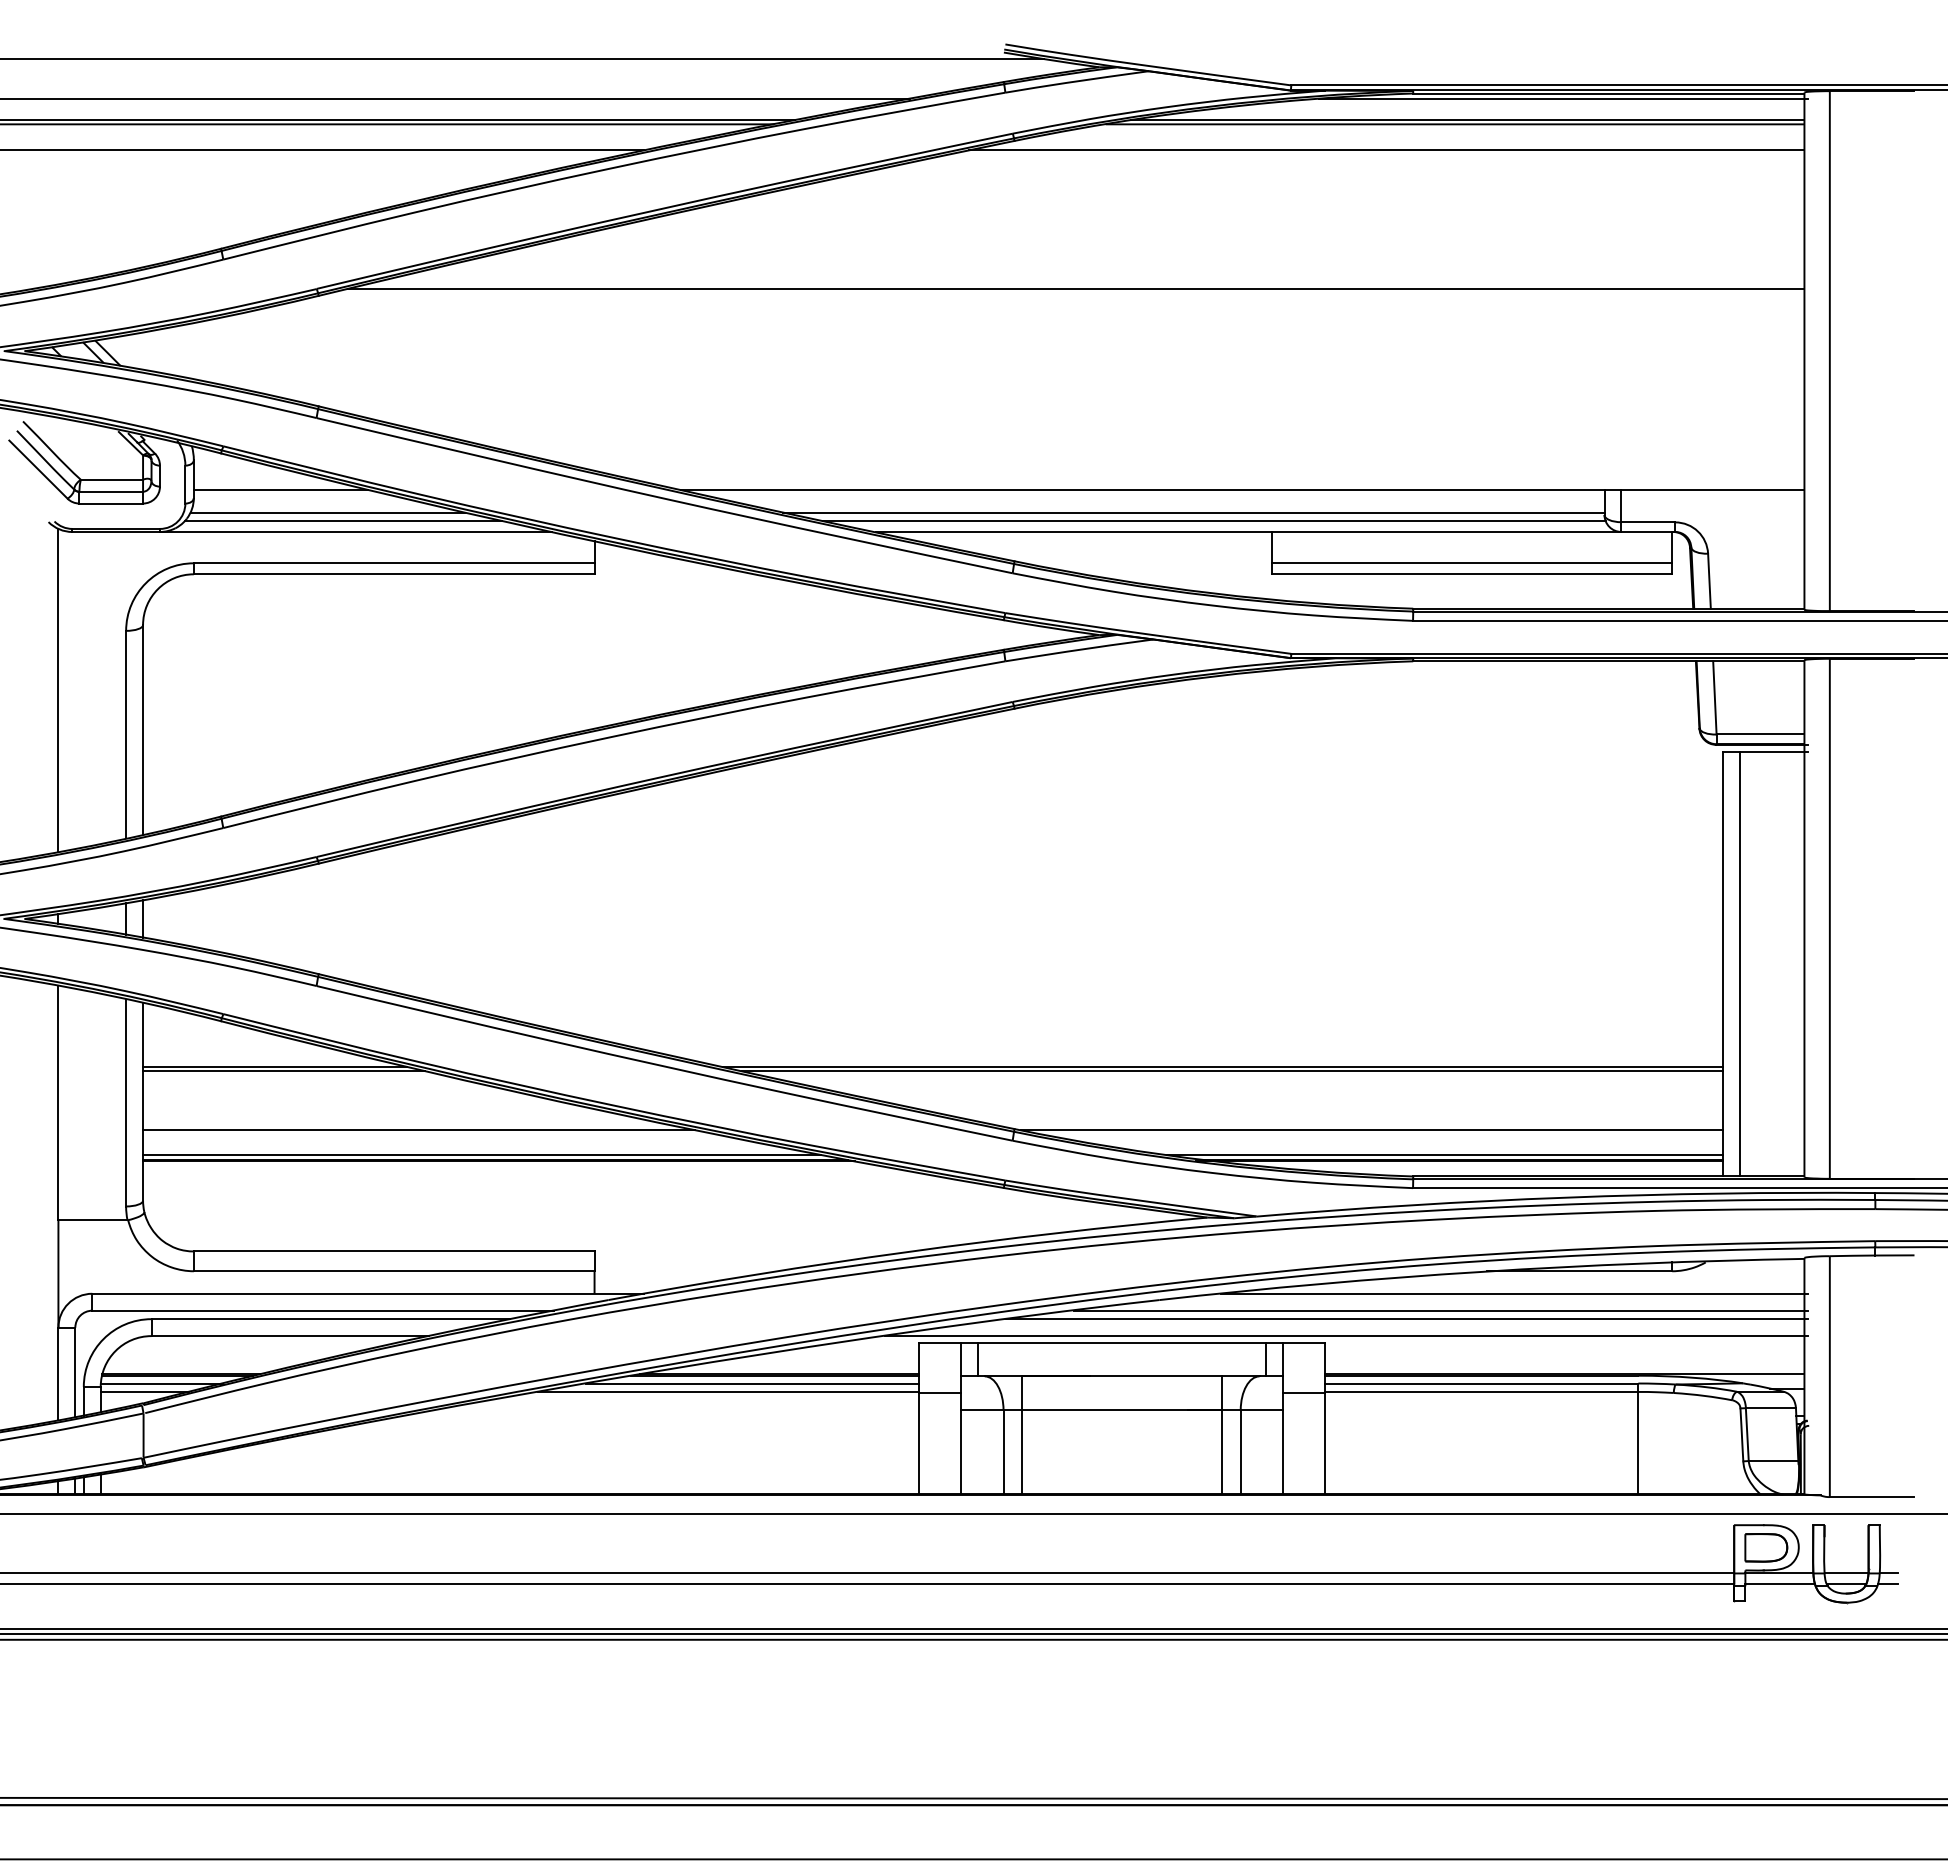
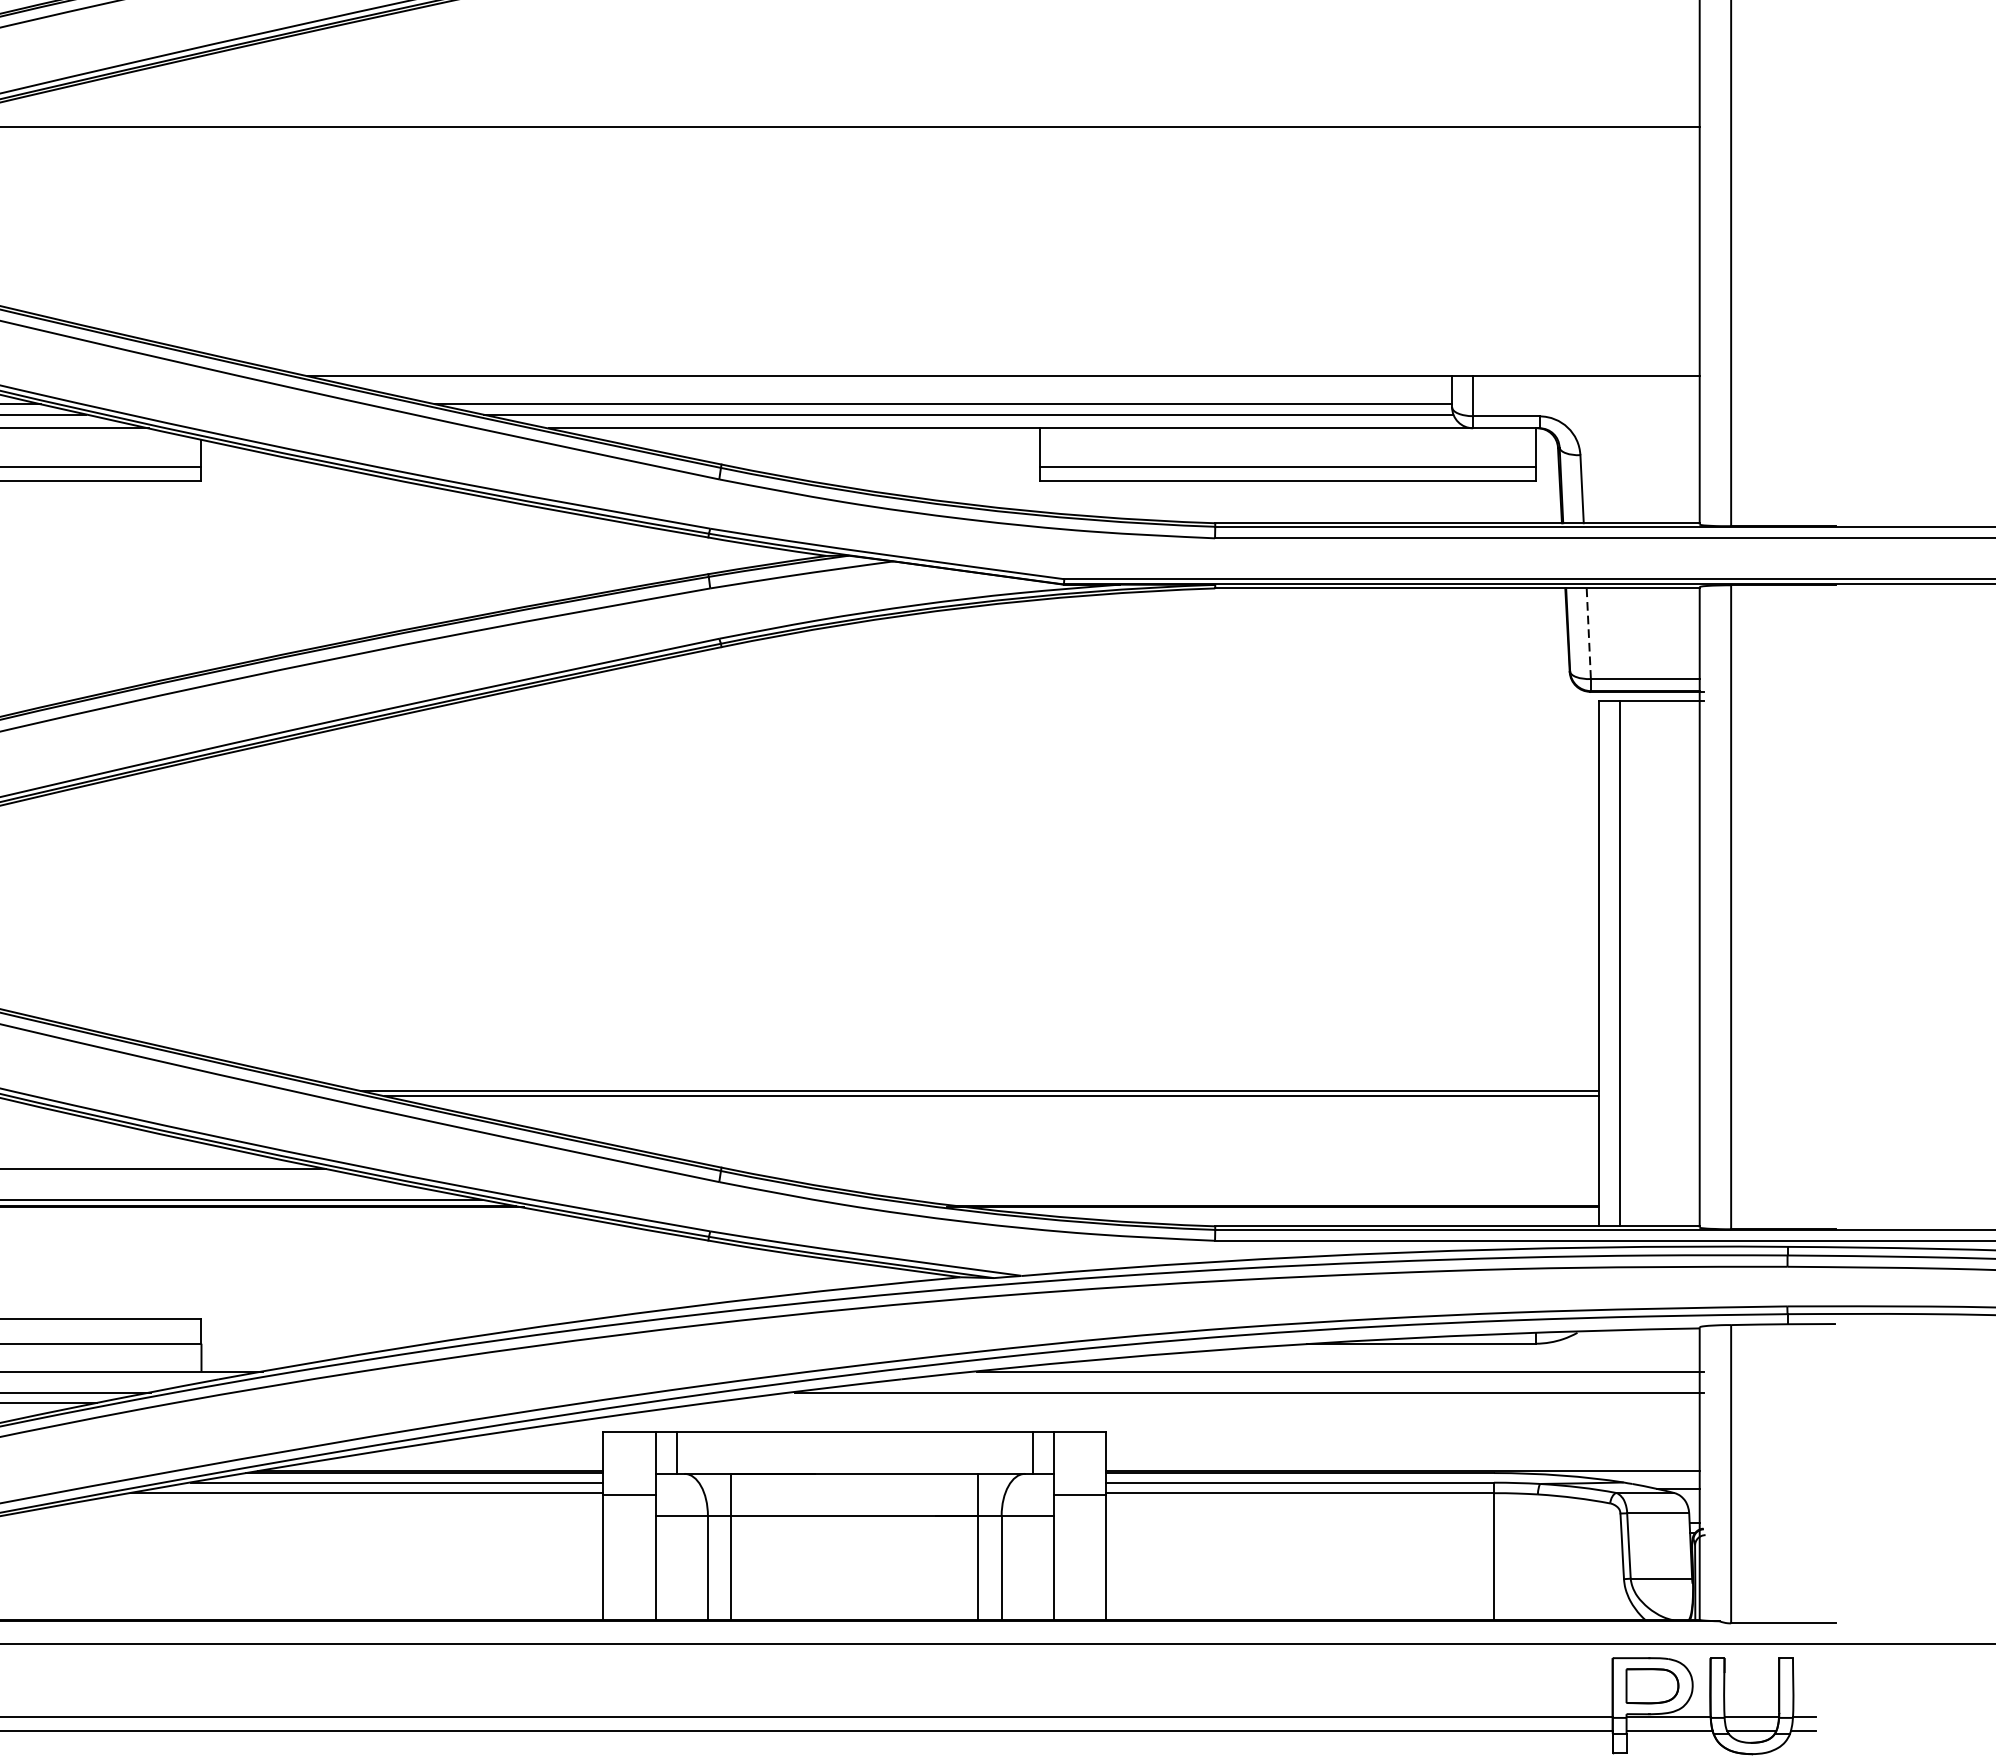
line: (1714, 697) -> (1588, 633), solid -> dashed
line: (1371, 1130) -> (1163, 1169), removed
line: (1444, 1154) -> (1253, 1199), removed
line: (1406, 1319) -> (1206, 1403), removed
line: (1345, 1336) -> (1131, 1424), removed

